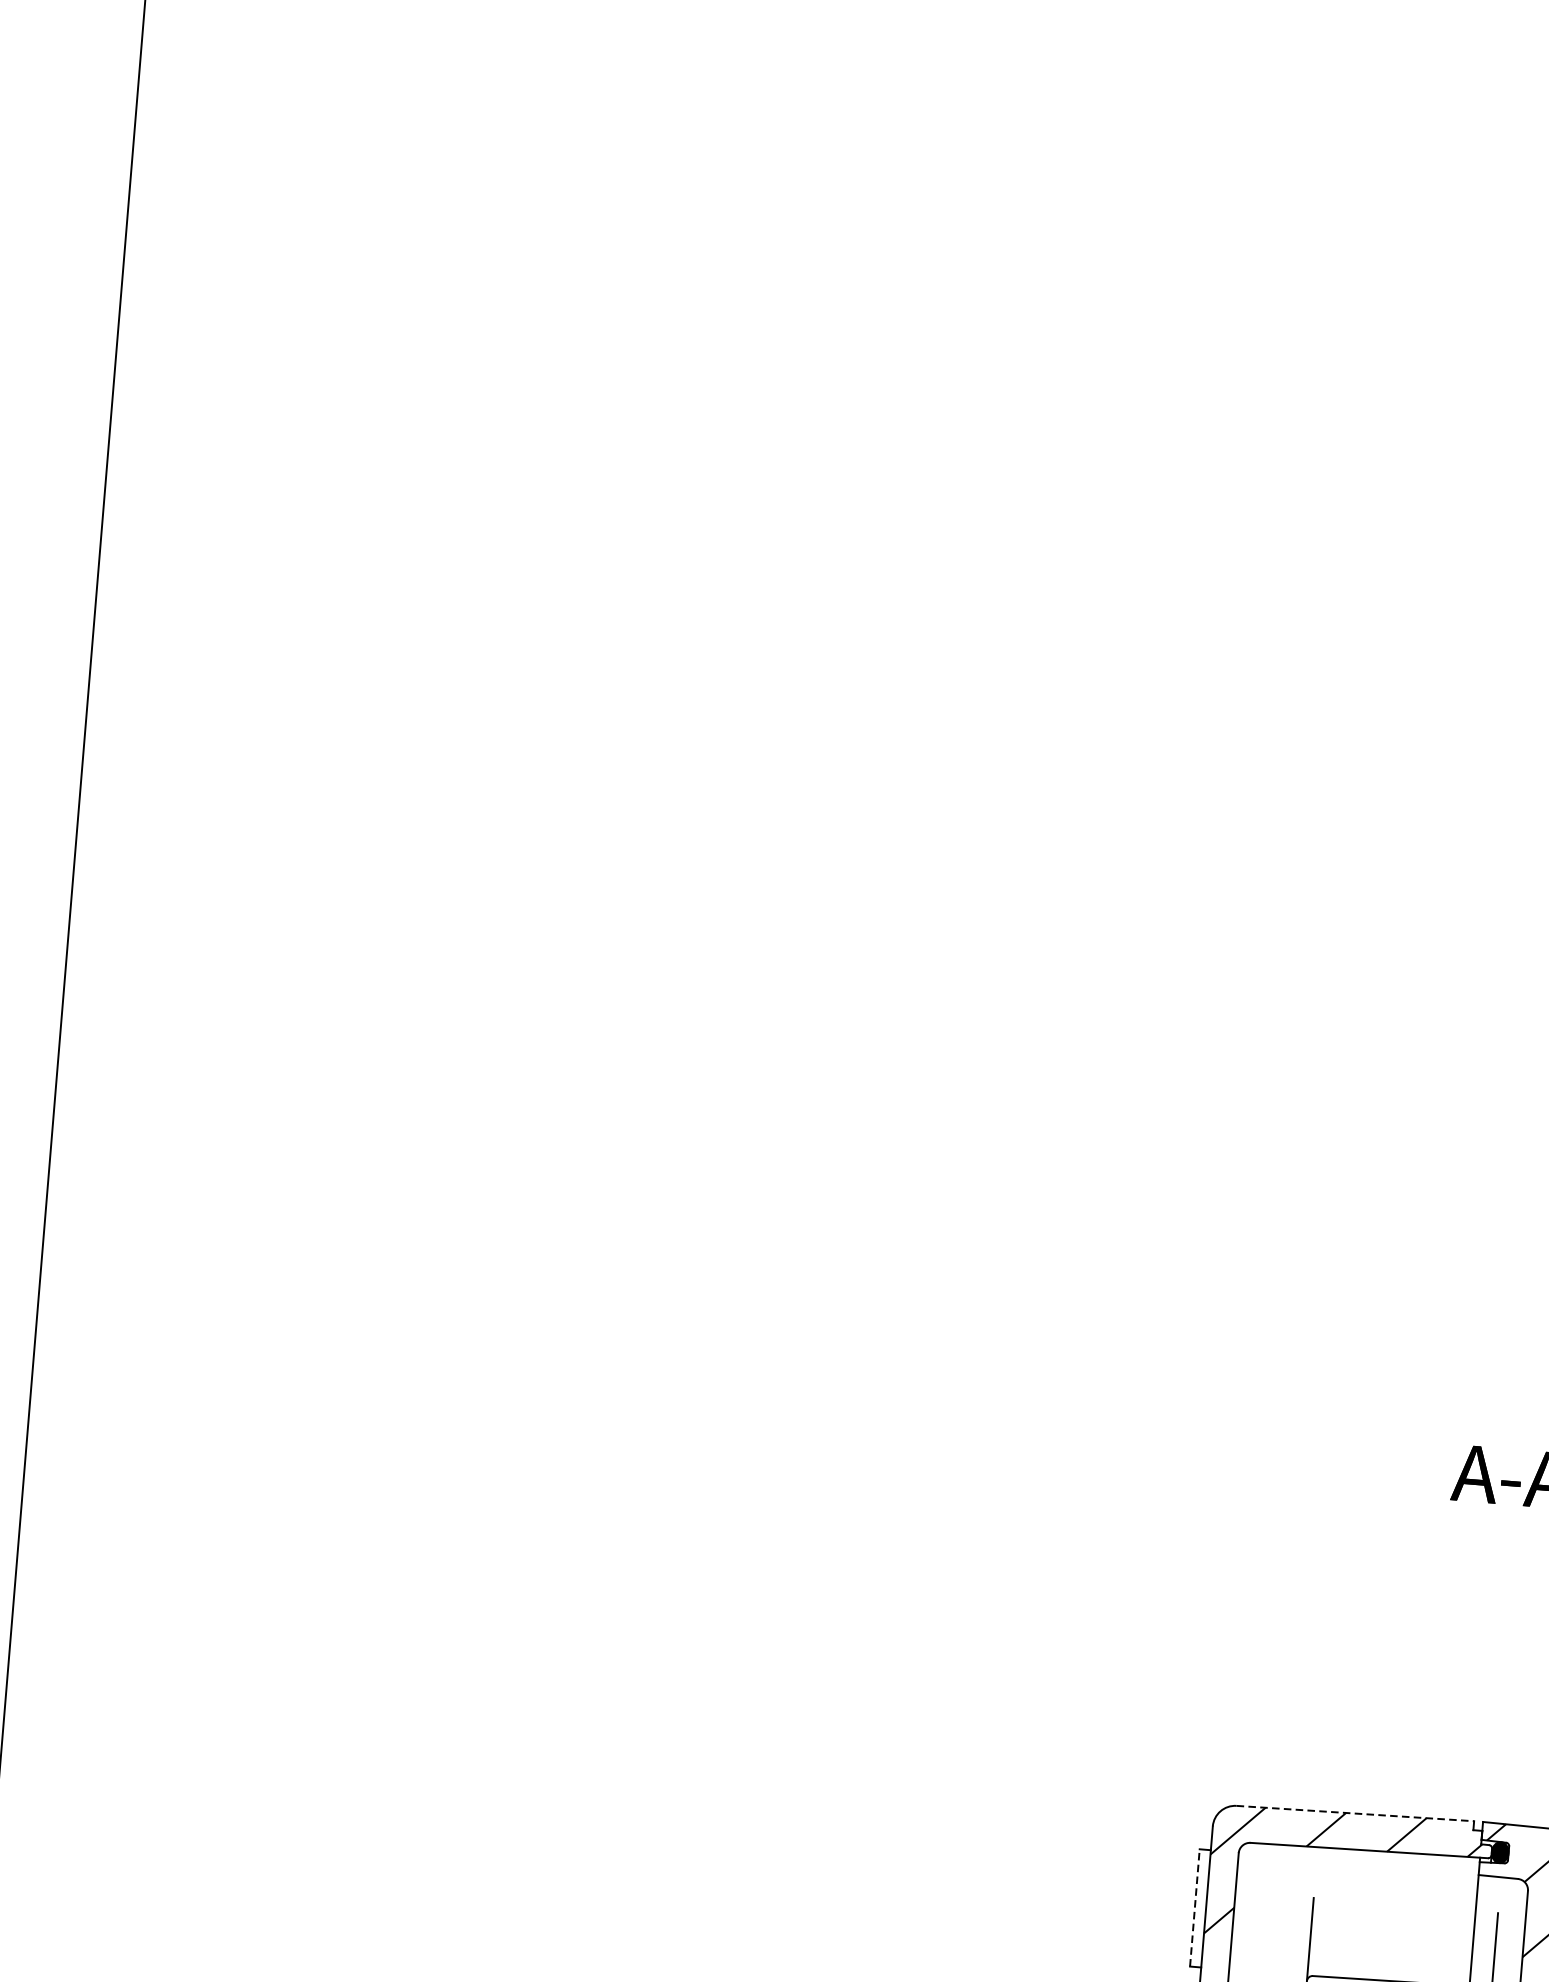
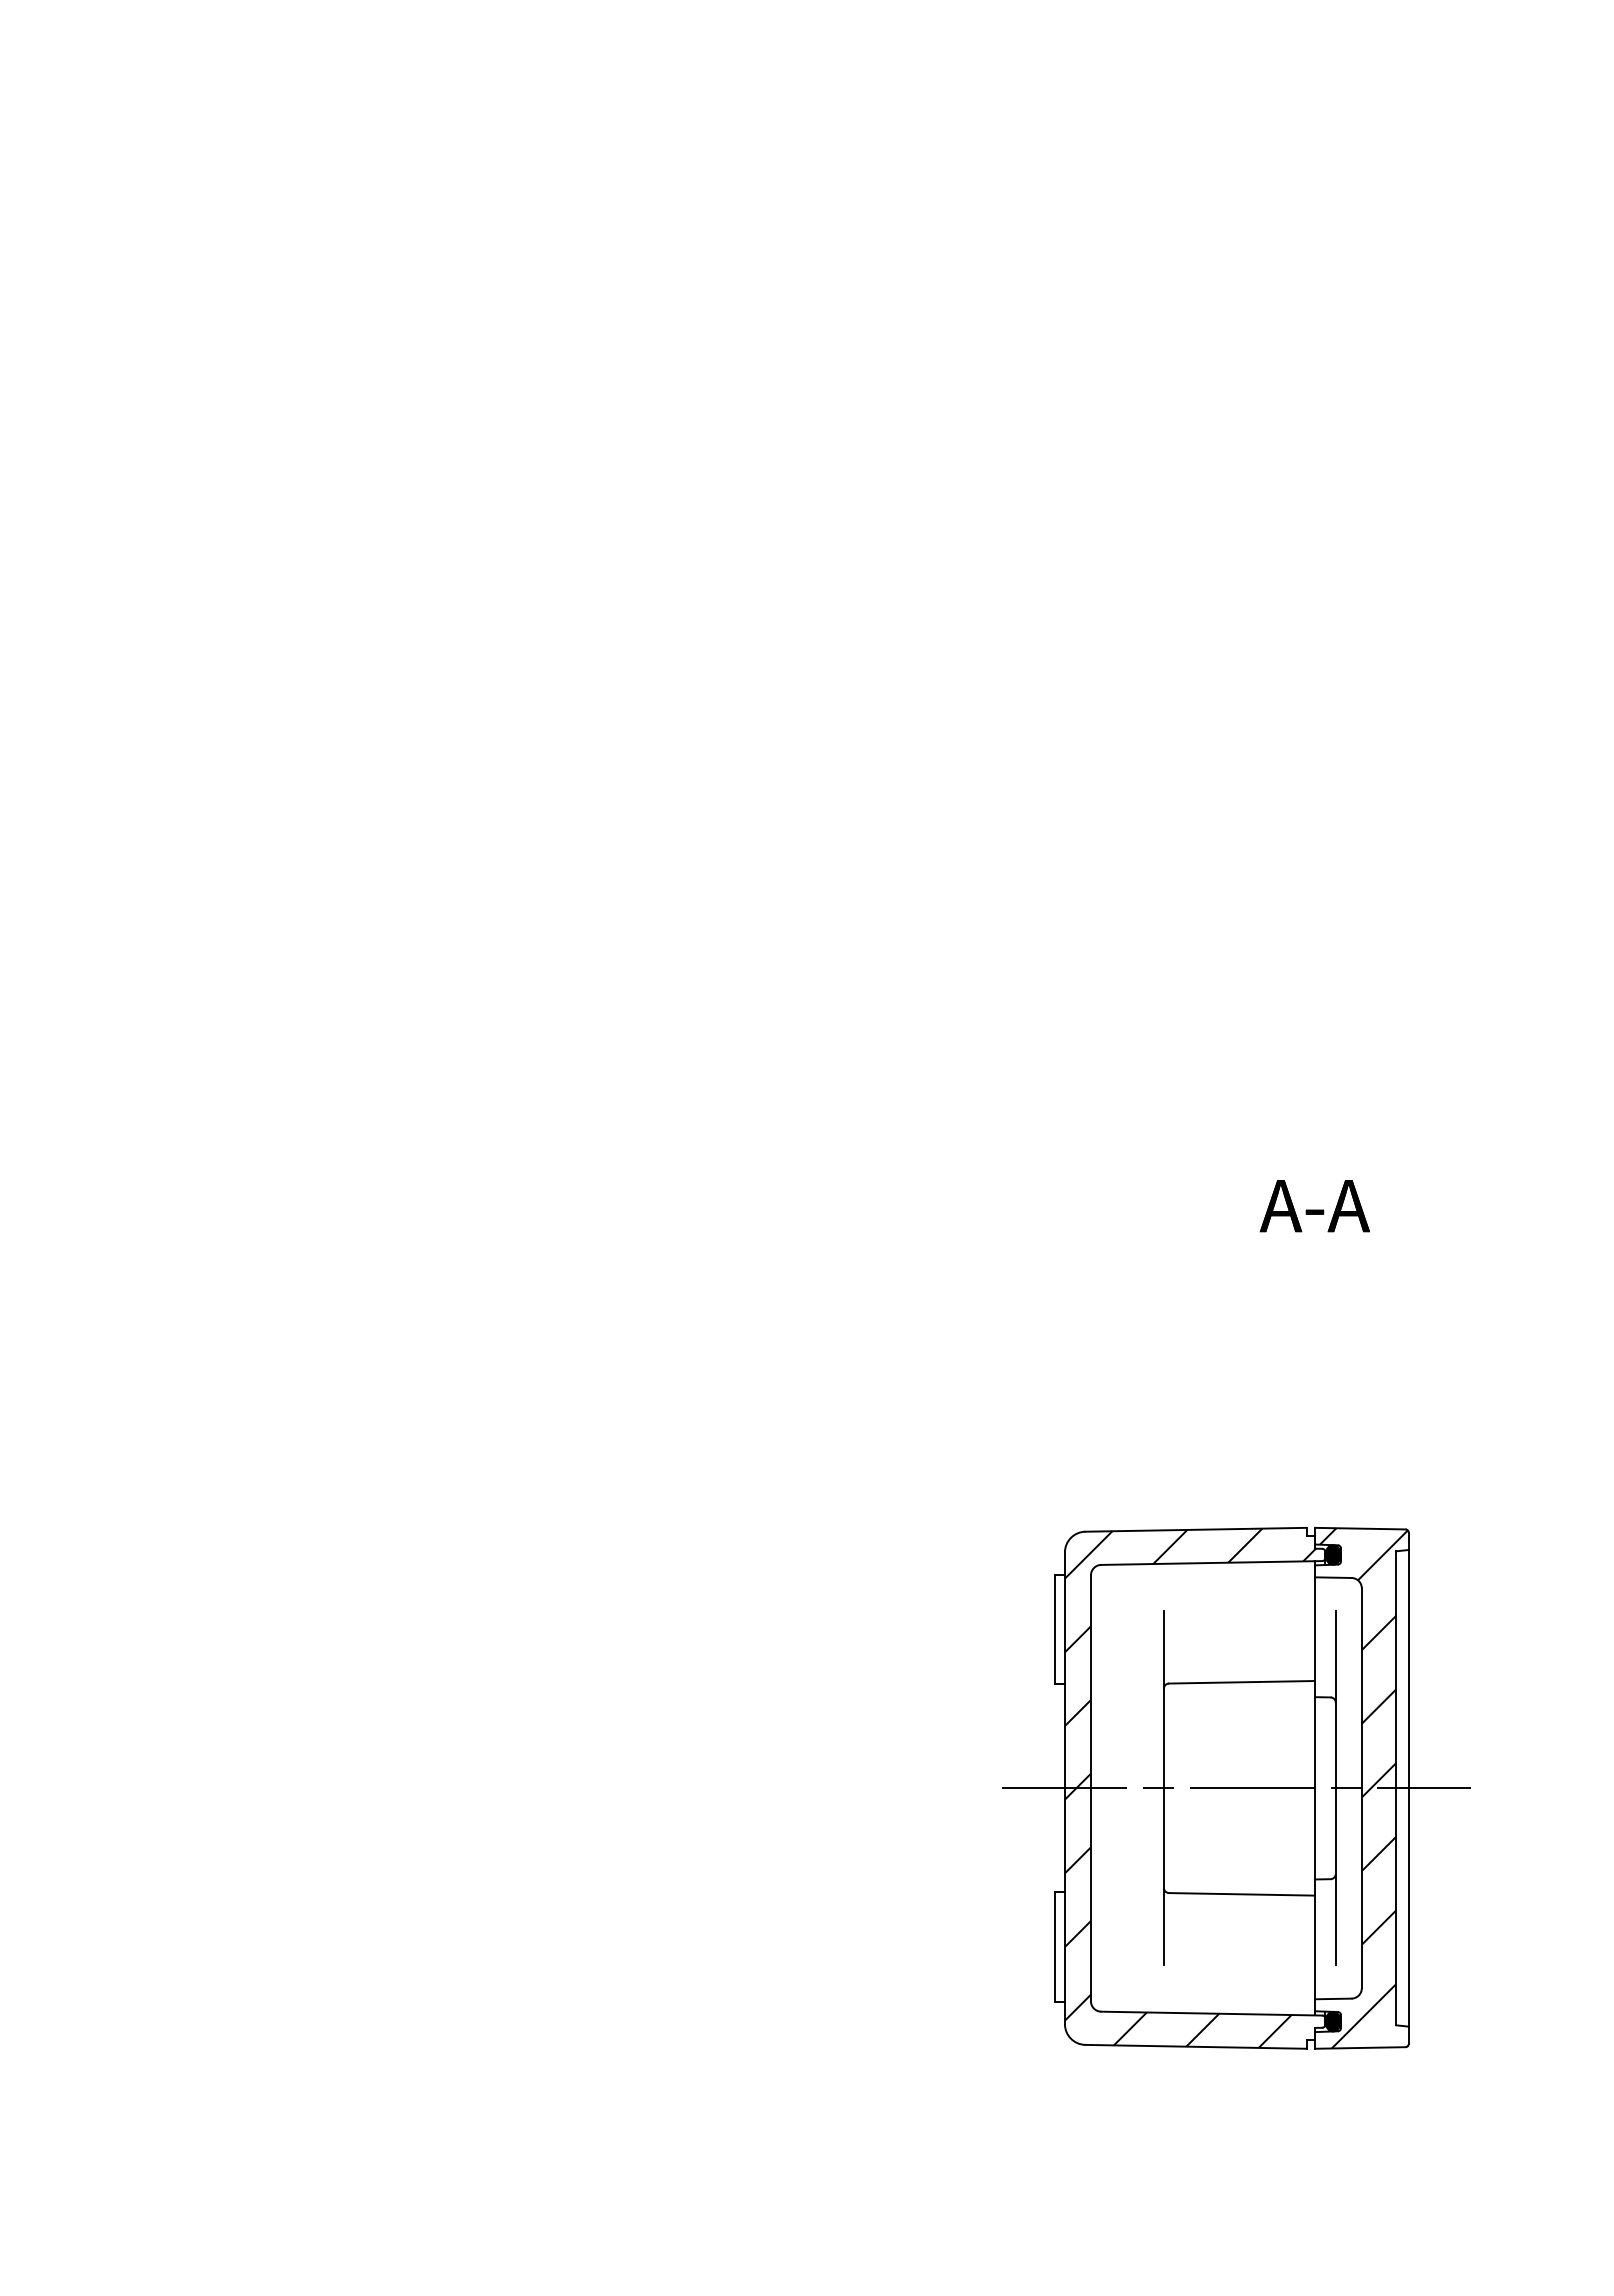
line: (1355, 1813) -> (1196, 1529), dashed -> solid
line: (1194, 1907) -> (1054, 1629), dashed -> solid

